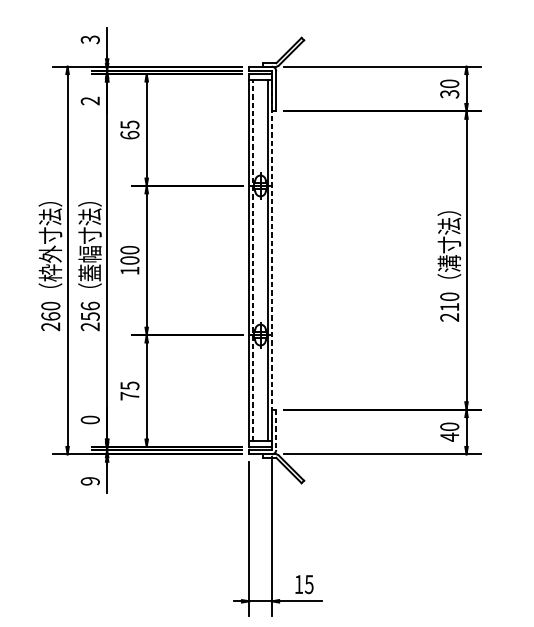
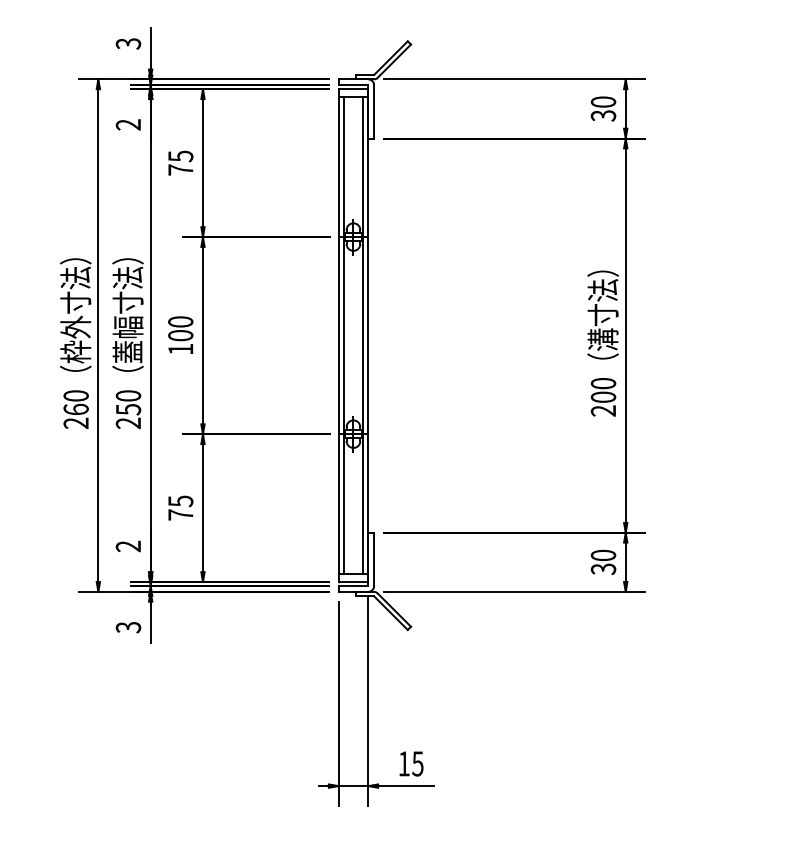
text: (129, 134) -> (180, 169), 65 -> 75
line: (253, 260) -> (343, 335), dashed -> solid
line: (271, 261) -> (368, 336), dashed -> solid
text: (90, 305) -> (128, 395), 256 -> 250
text: (449, 306) -> (603, 396), 210 -> 200
text: (90, 420) -> (128, 546), 0 -> 2
line: (276, 429) -> (374, 559), dashed -> solid
text: (449, 437) -> (603, 569), 40 -> 30
text: (90, 481) -> (128, 627), 9 -> 3

